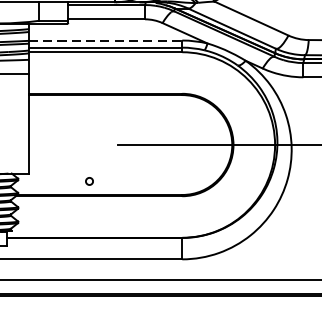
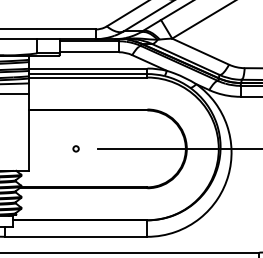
line: (105, 40) -> (88, 68), dashed -> solid
circle: (88, 180) -> (75, 148), moved

